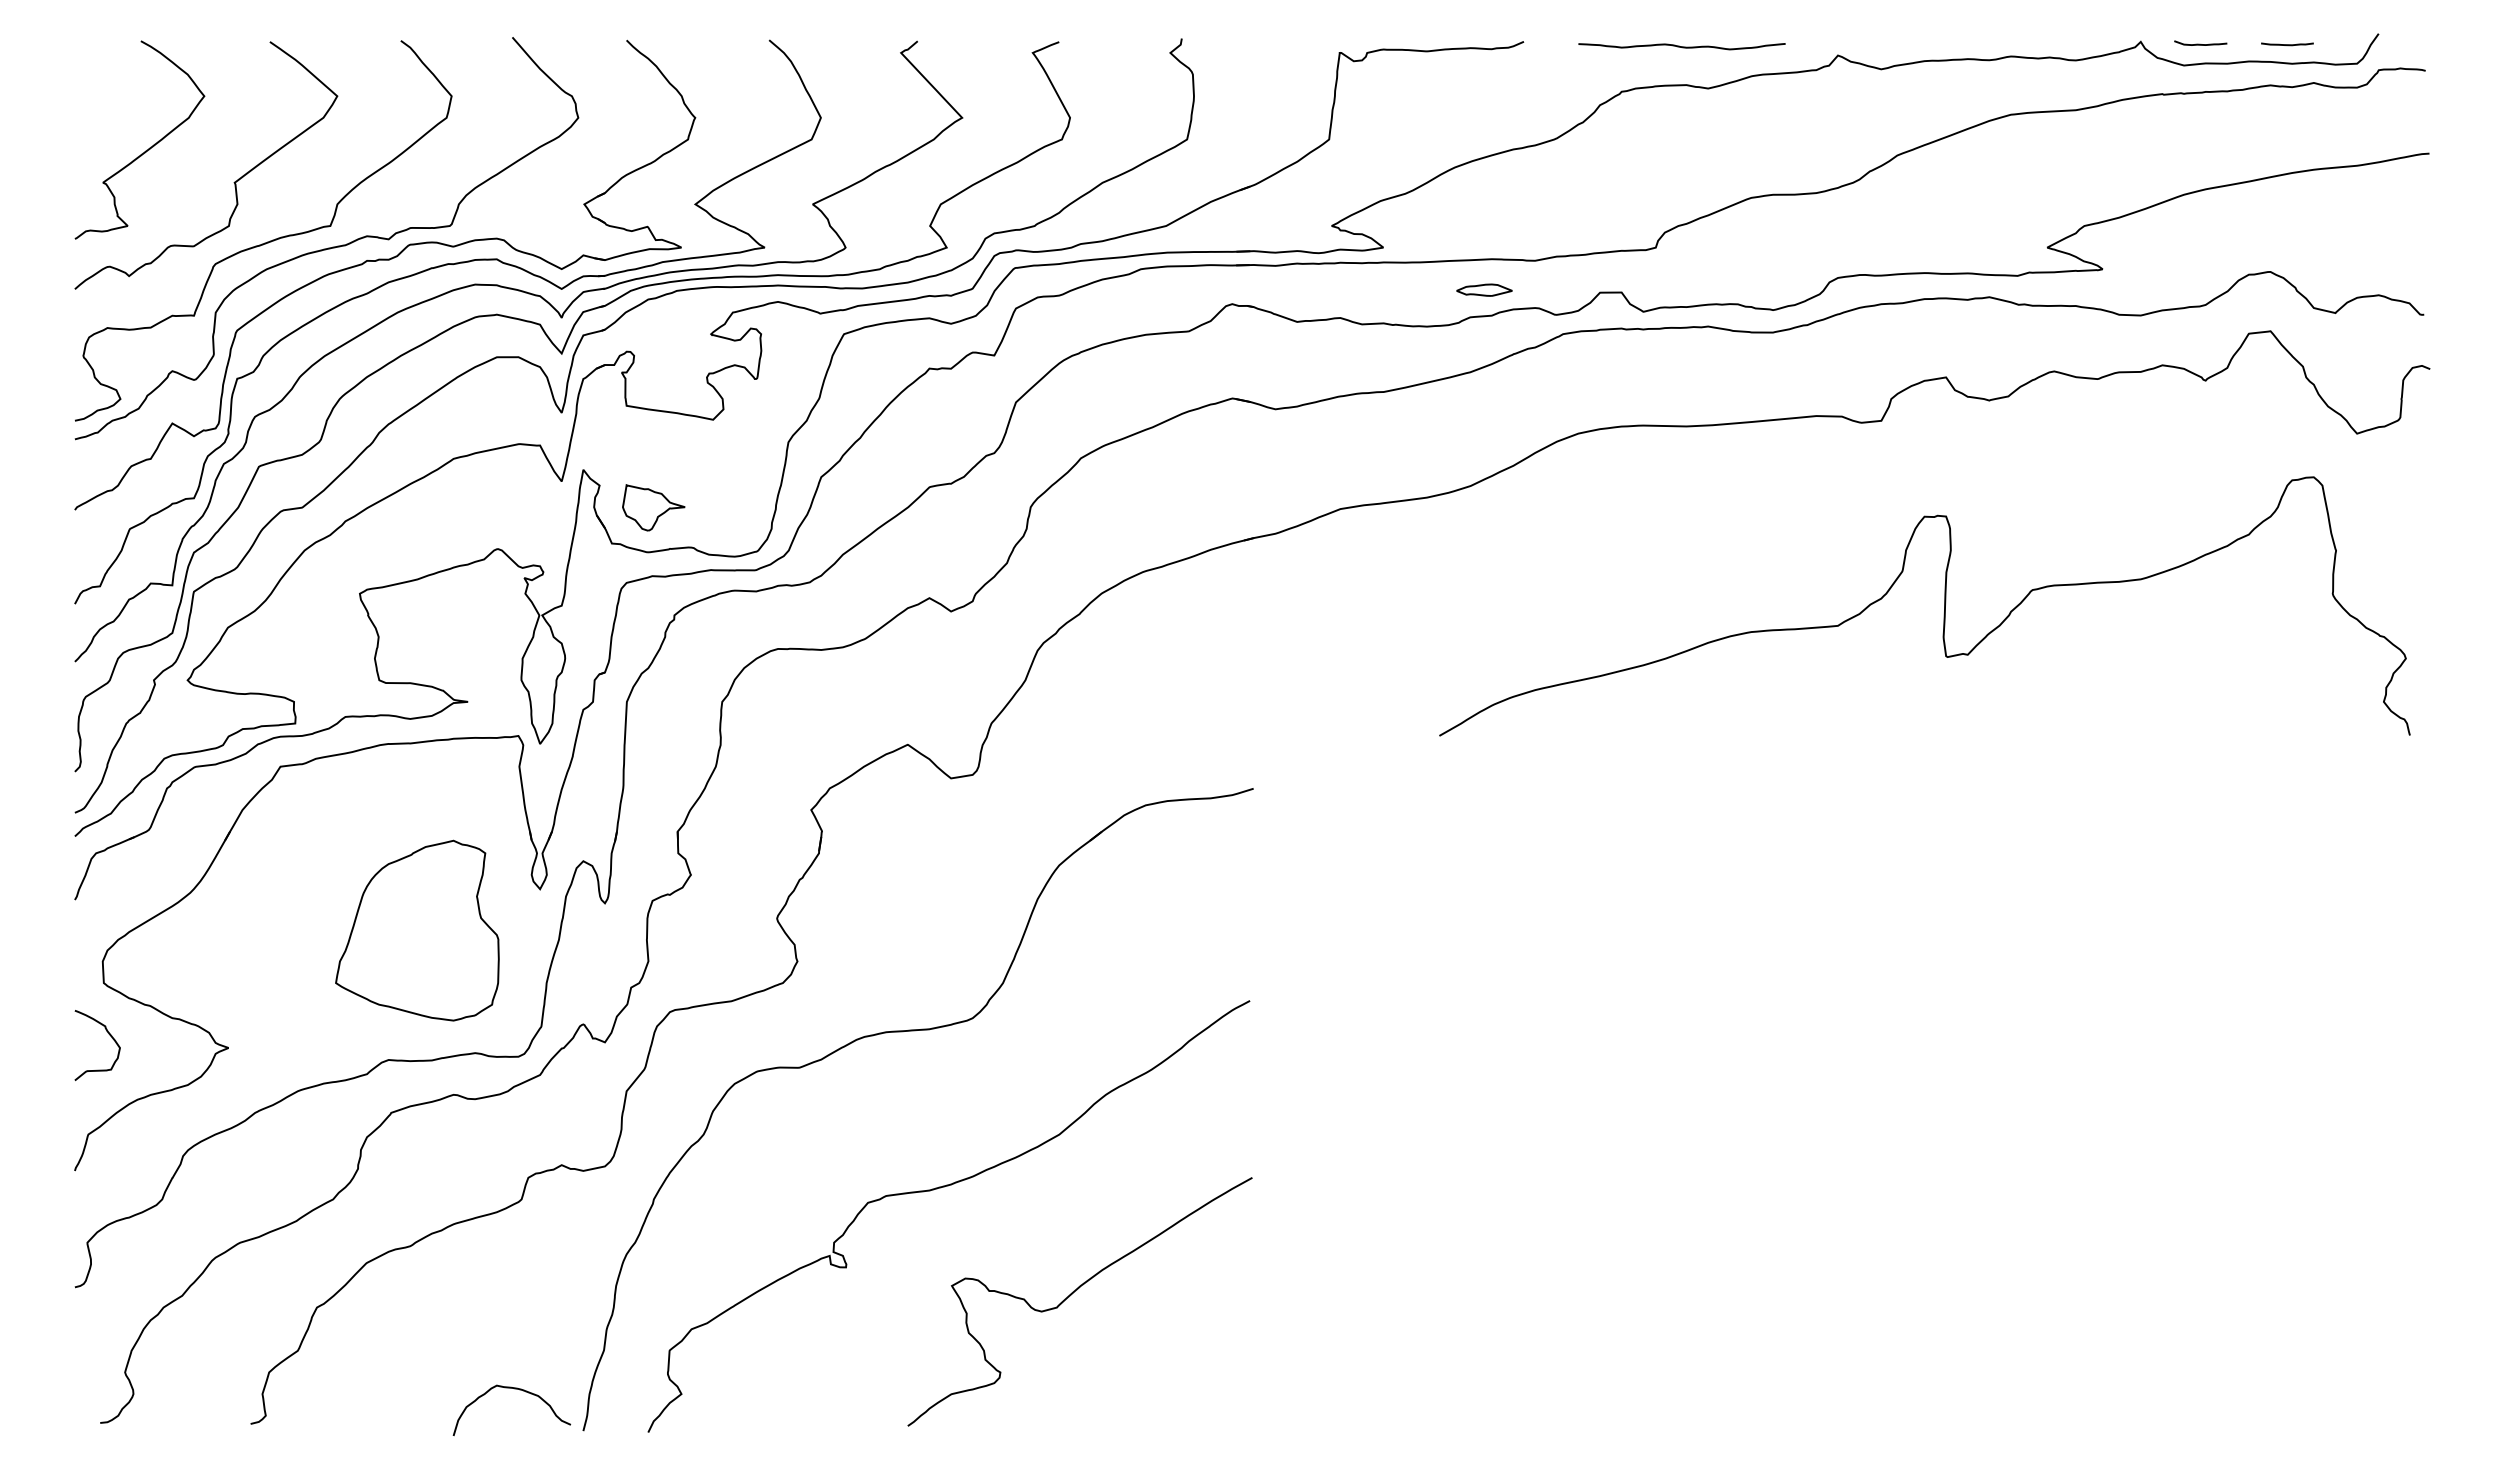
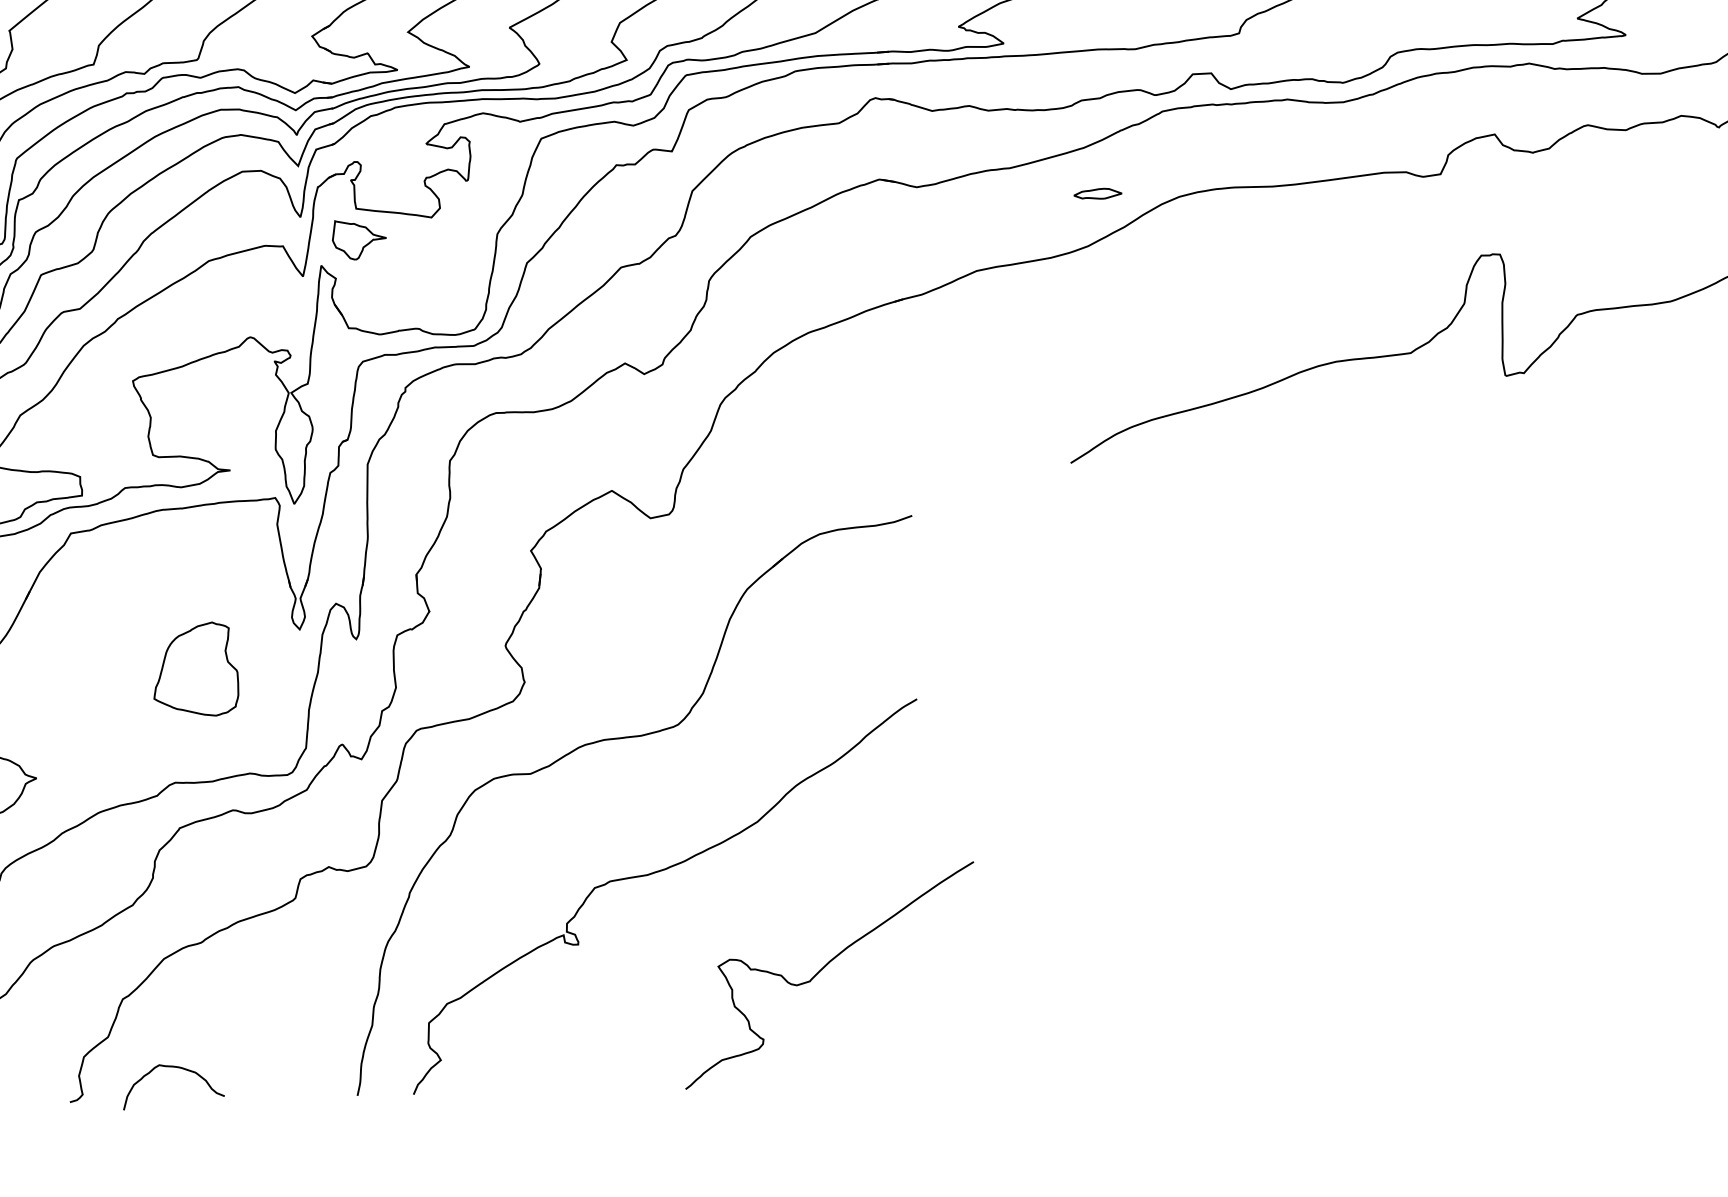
part: (1484, 289) -> (1097, 193), moved
part: (653, 507) -> (359, 239), moved
part: (417, 930) -> (195, 669), size x0.6
curve: (1072, 1294) -> (822, 969), moved
curve: (514, 1389) -> (174, 1067), moved

